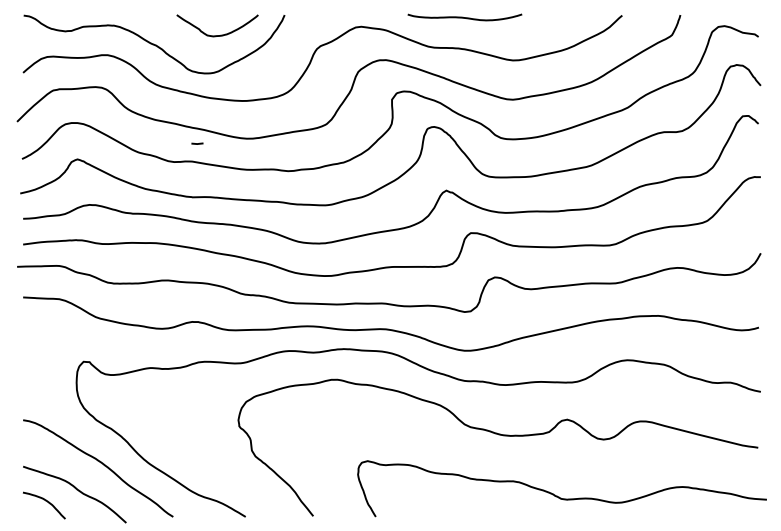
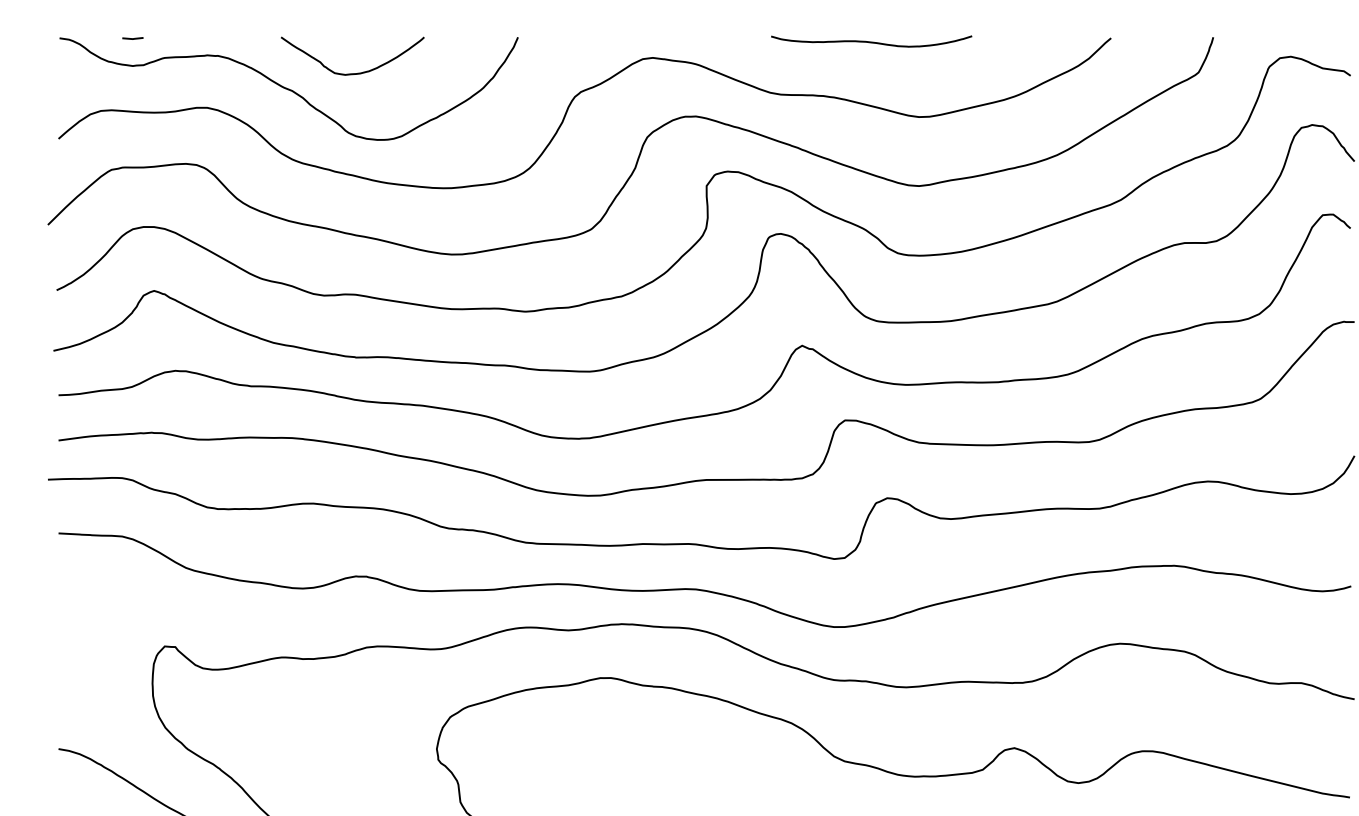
curve: (464, 17) -> (870, 41), moved
curve: (220, 34) -> (357, 71), moved
line: (197, 143) -> (132, 38), moved

